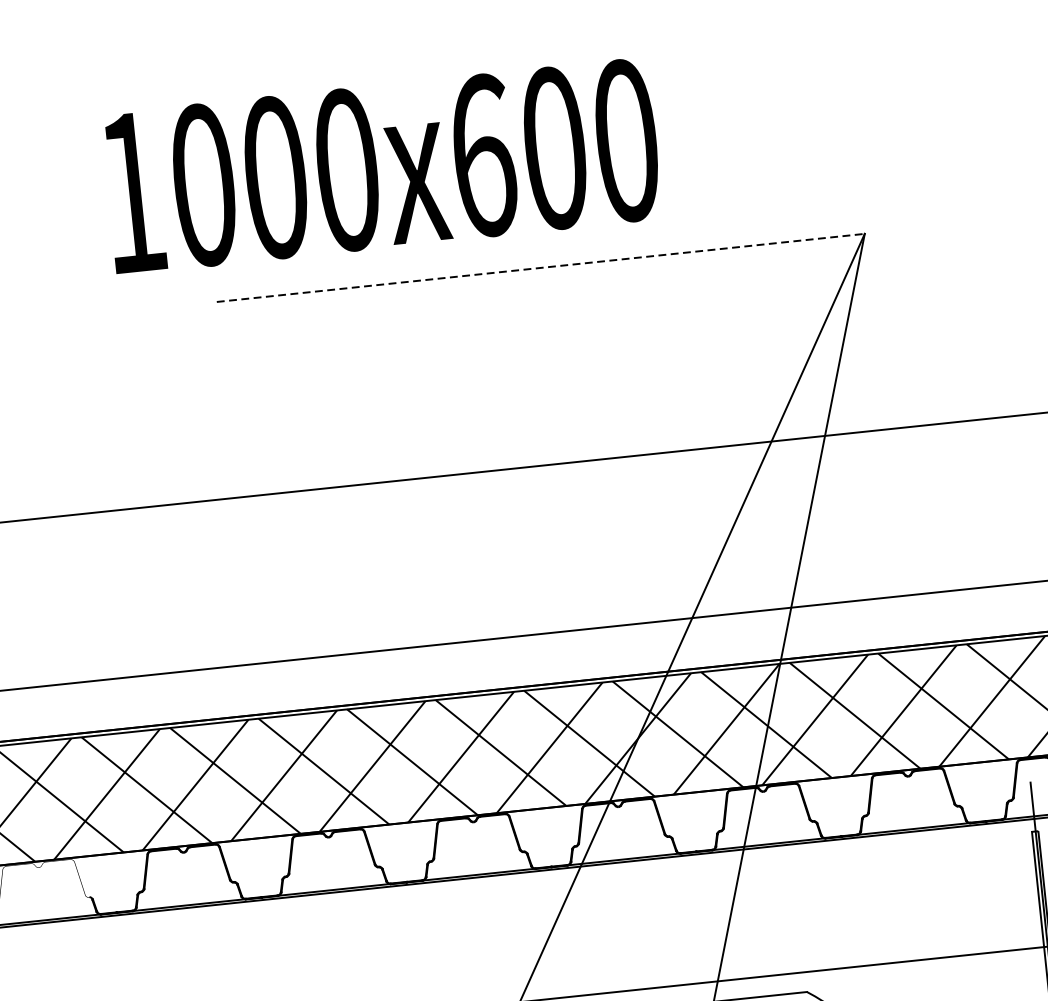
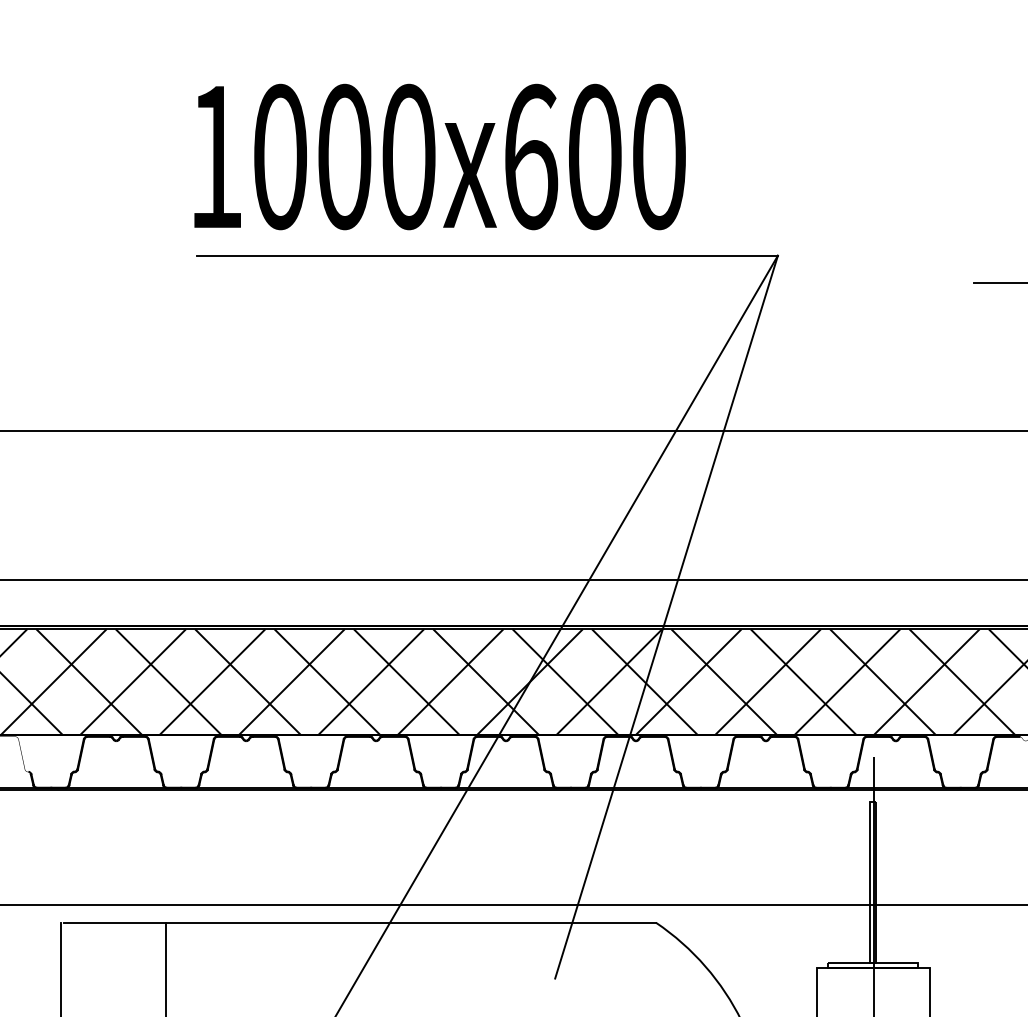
text: (381, 166) -> (439, 156), moved
line: (540, 267) -> (487, 255), dashed -> solid

